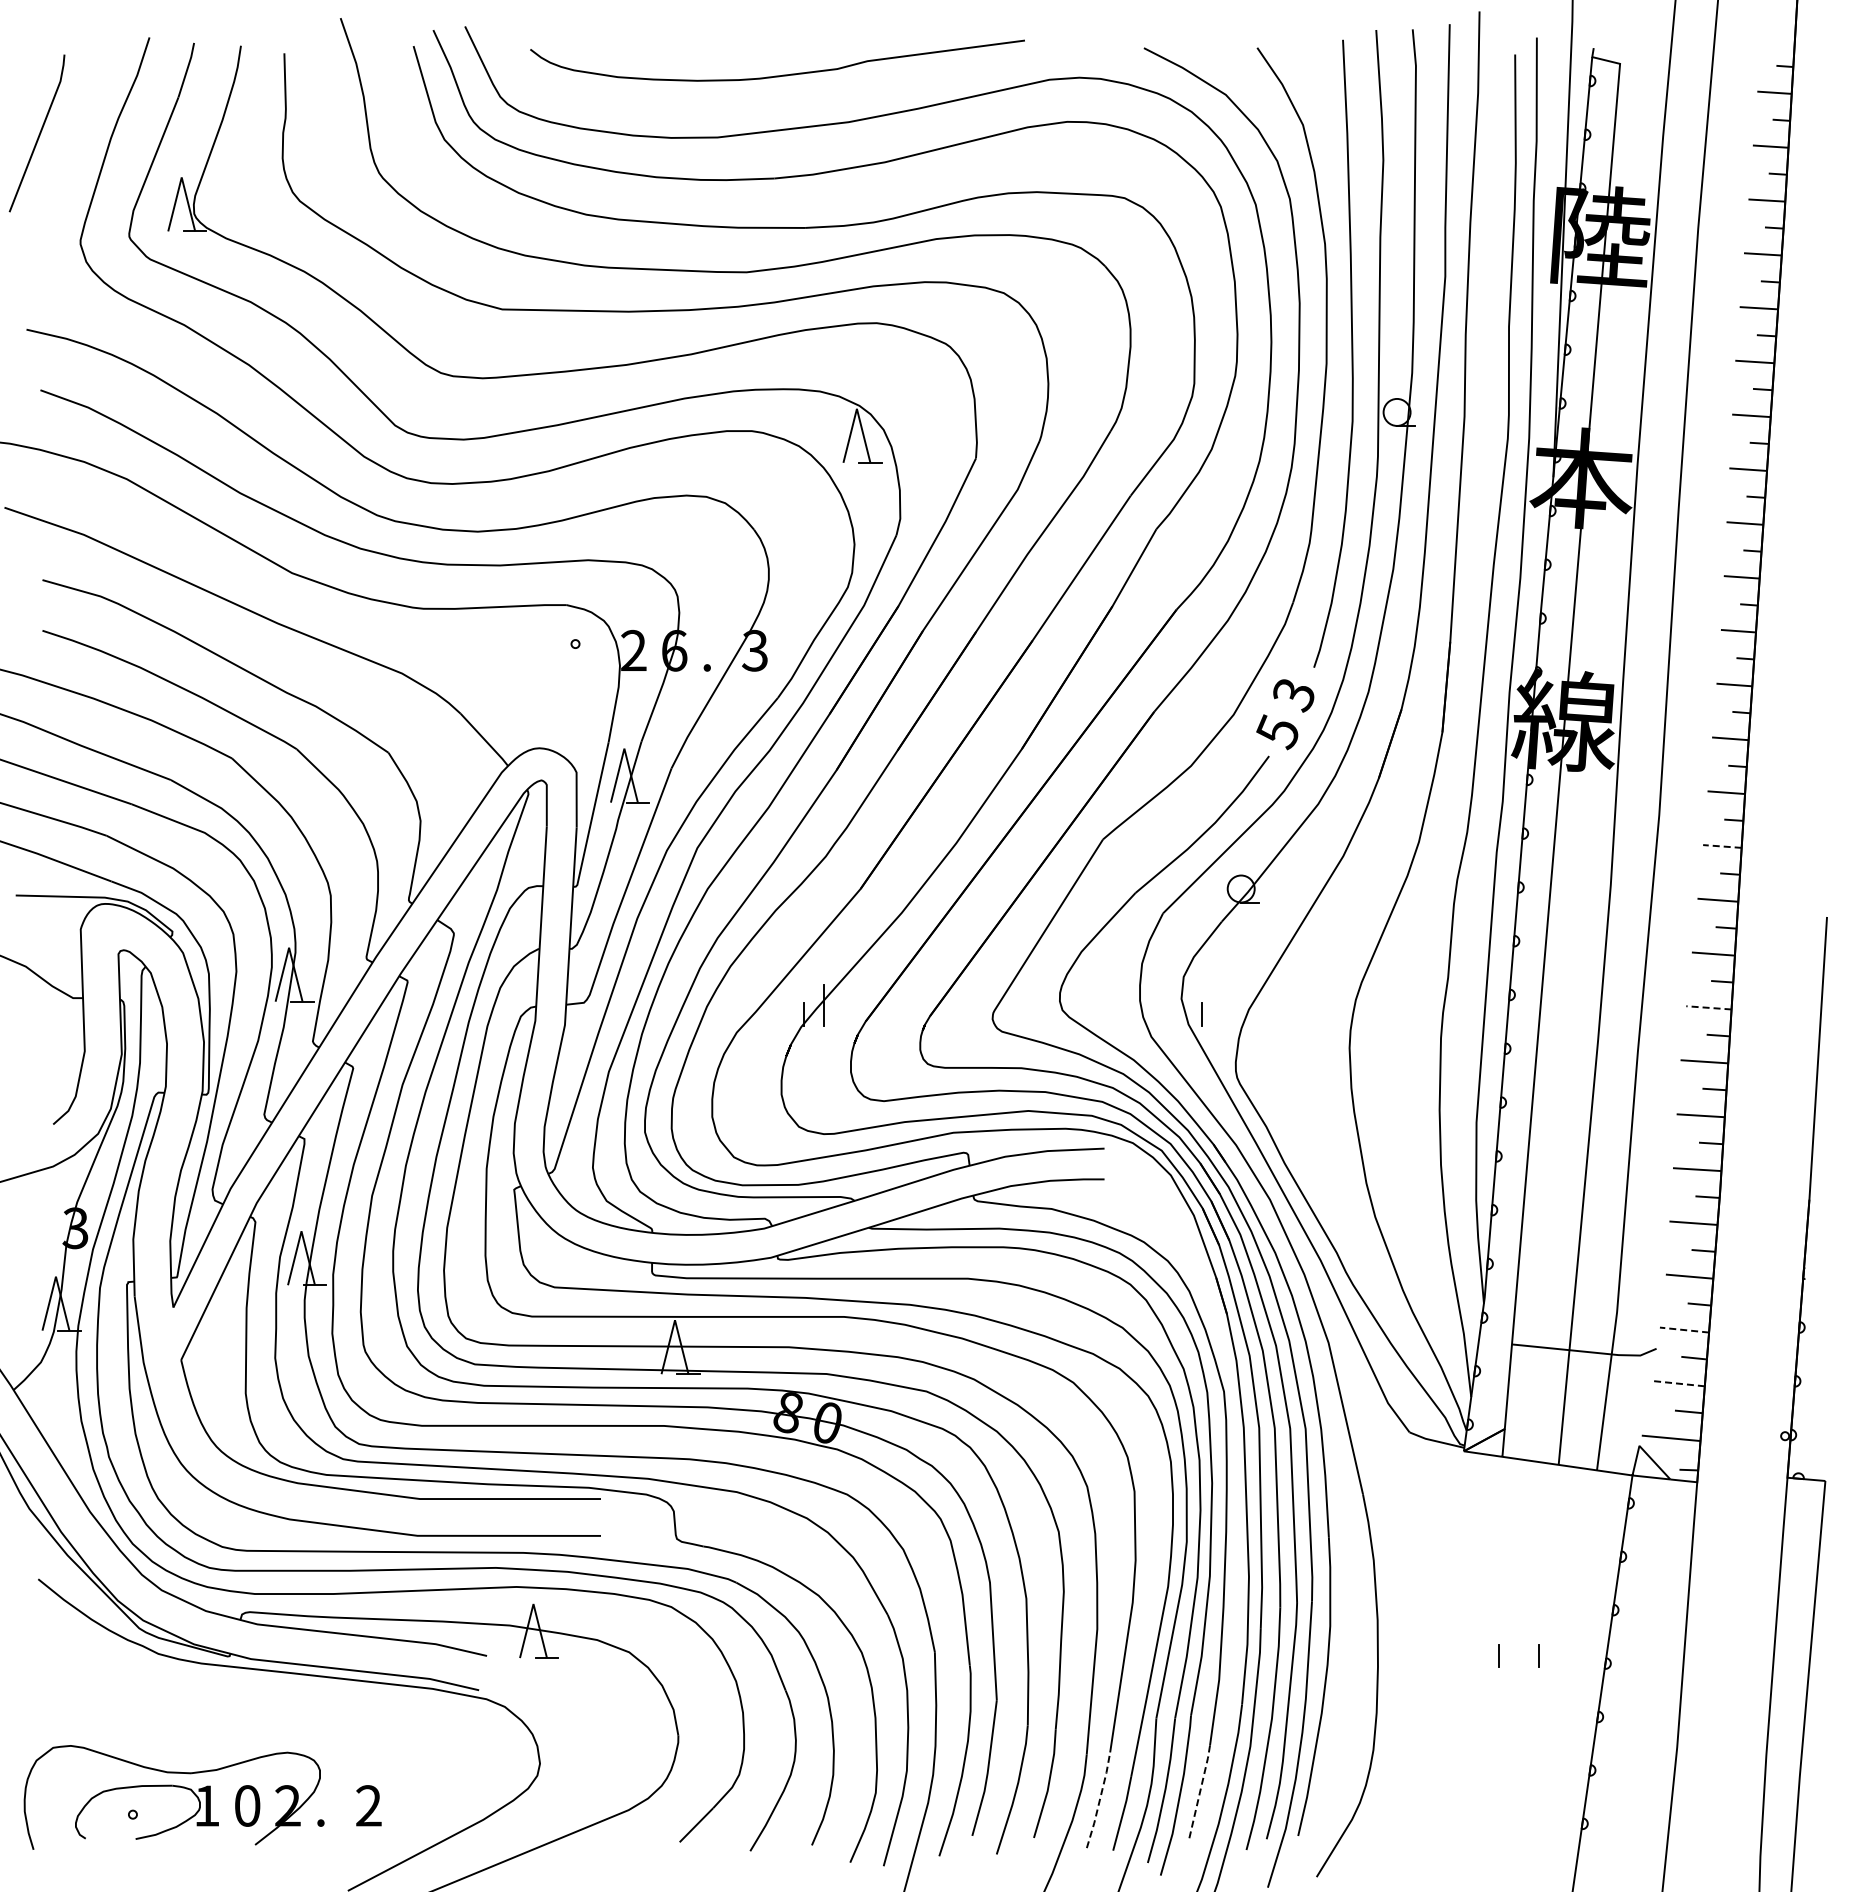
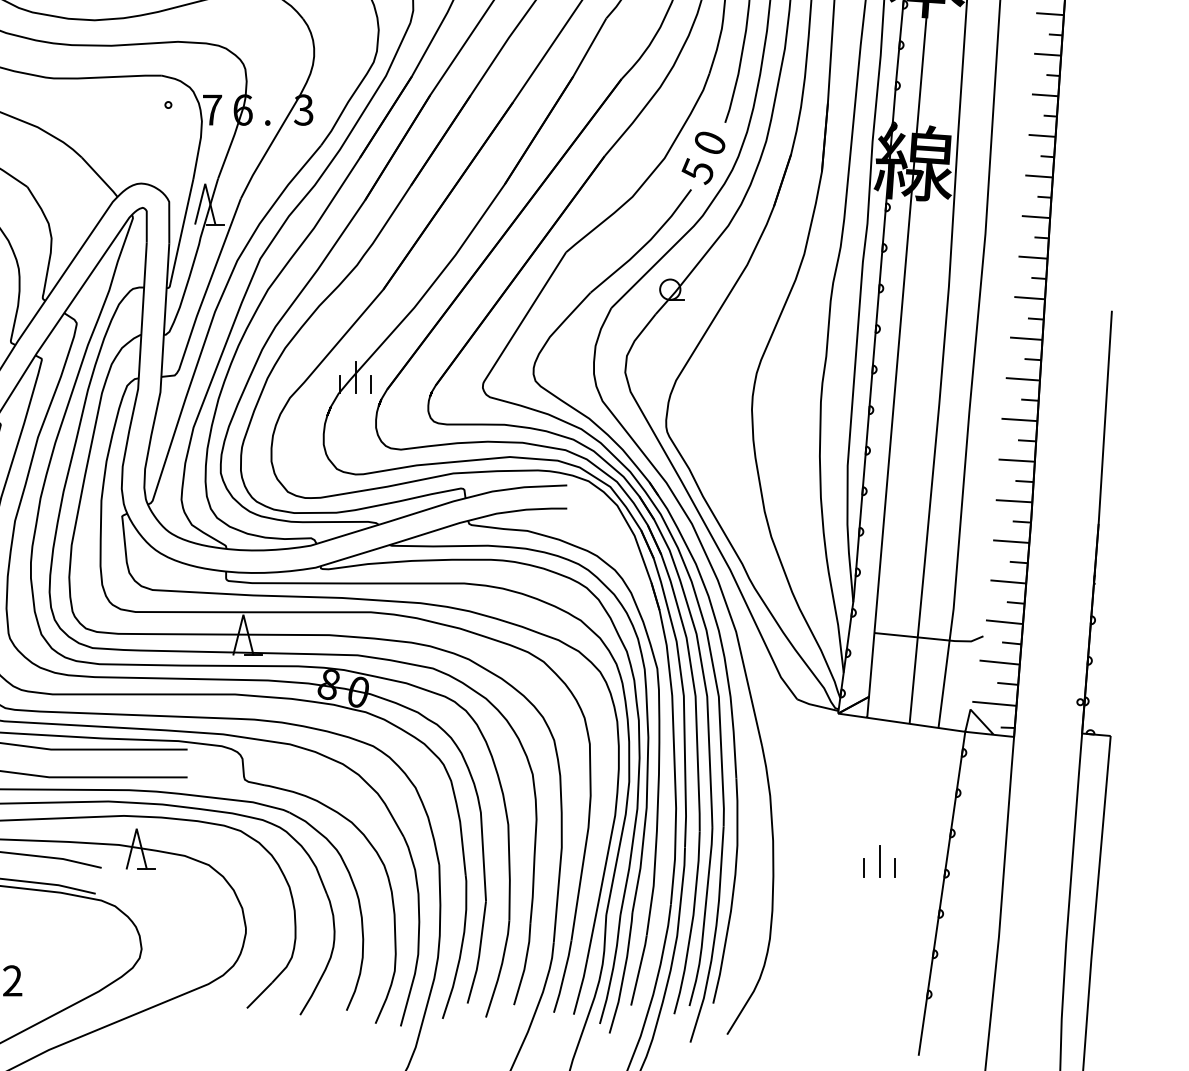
text: (633, 649) -> (212, 109), 2 -> 7
text: (1293, 695) -> (709, 143), 3 -> 0
line: (1721, 846) -> (1032, 257), dashed -> solid
line: (1708, 1007) -> (1022, 379), dashed -> solid
line: (1201, 1014) -> (370, 384), moved
line: (1684, 1330) -> (1004, 622), dashed -> solid
line: (1678, 1383) -> (999, 662), dashed -> solid
line: (1518, 1646) -> (879, 860), added
line: (1200, 1792) -> (639, 970), dashed -> solid
line: (1099, 1800) -> (563, 976), dashed -> solid

